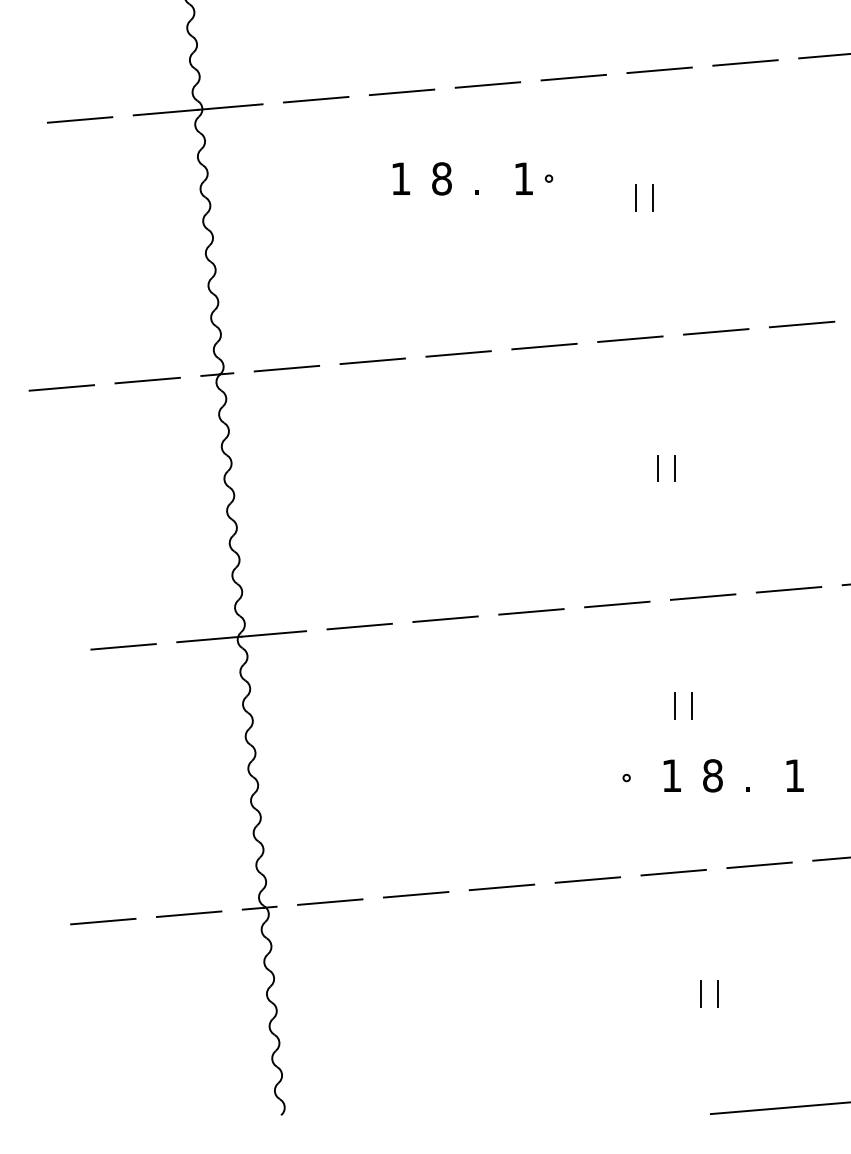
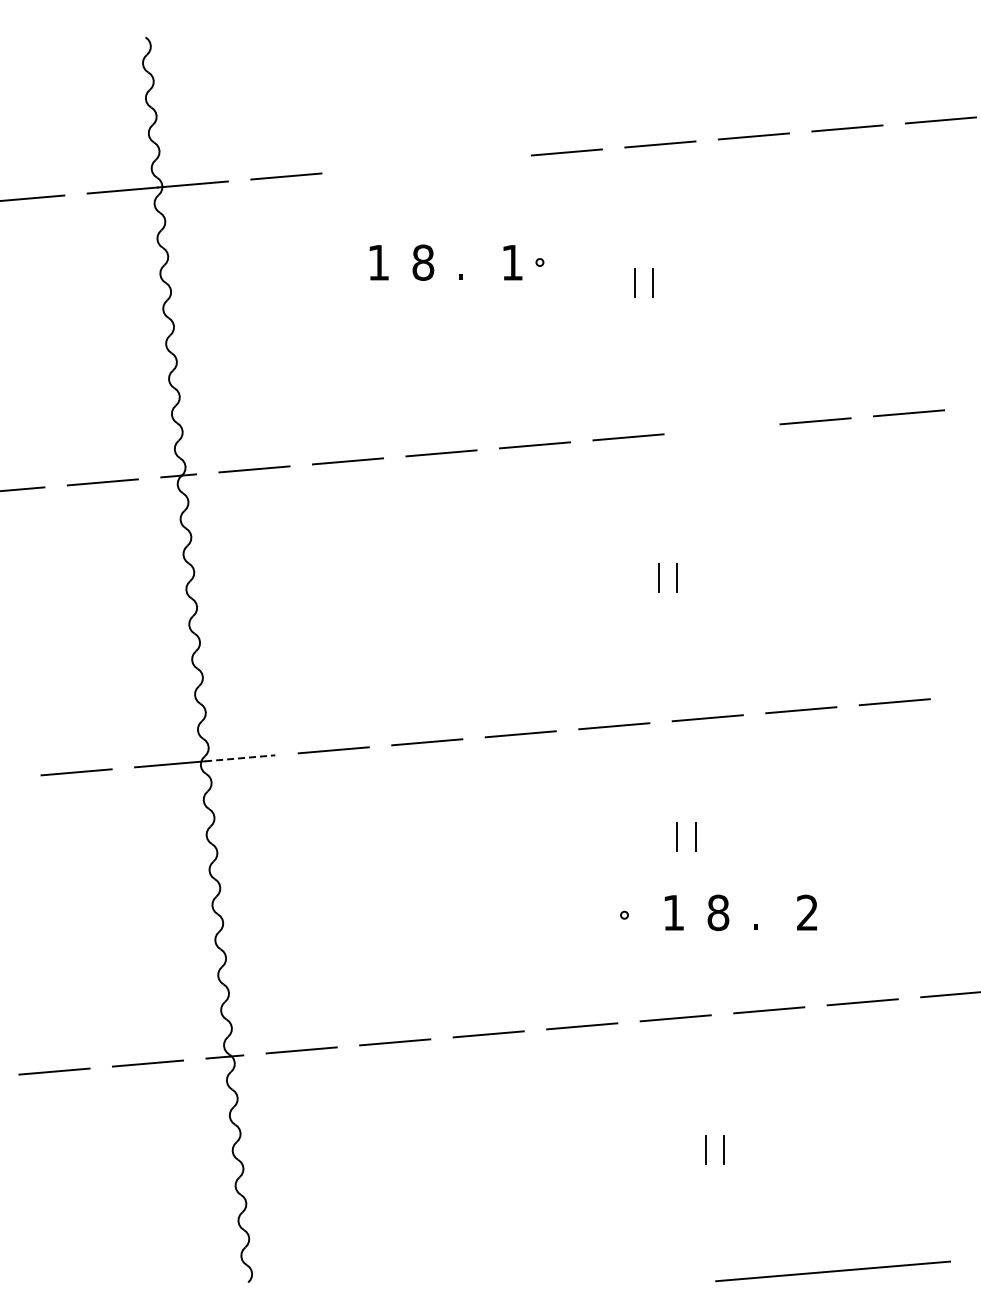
line: (488, 85) -> (473, 160), removed
line: (401, 92) -> (379, 168), removed
line: (715, 332) -> (721, 429), removed
line: (274, 634) -> (240, 758), solid -> dashed
text: (794, 775) -> (807, 912), 1 -> 2

